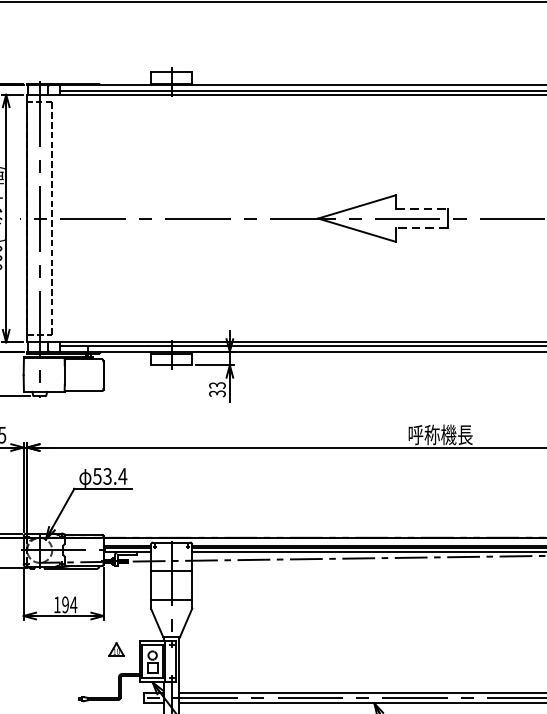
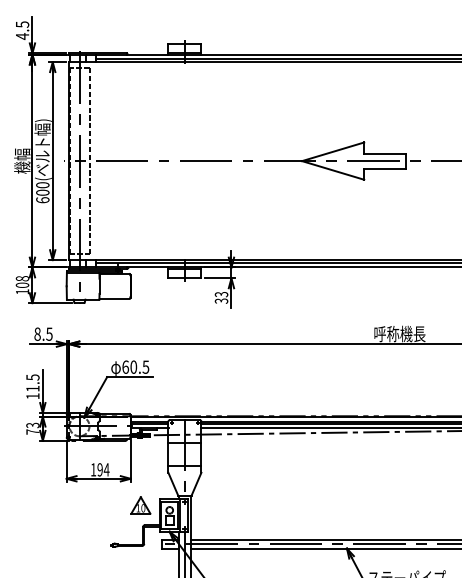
line: (421, 209) -> (384, 153), dashed -> solid
line: (421, 227) -> (384, 168), dashed -> solid
text: (109, 475) -> (135, 366), 53.4 -> 60.5
part: (116, 649) -> (140, 505), size x1.67

